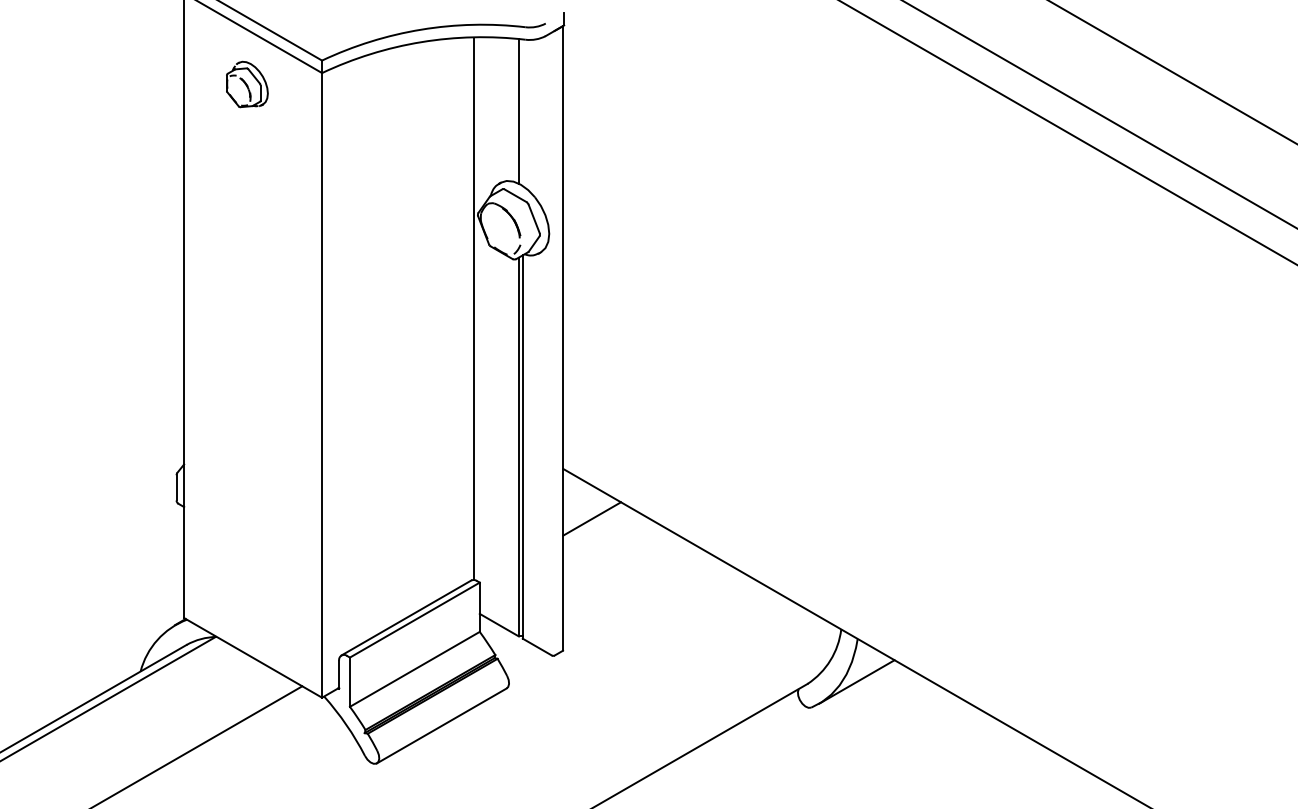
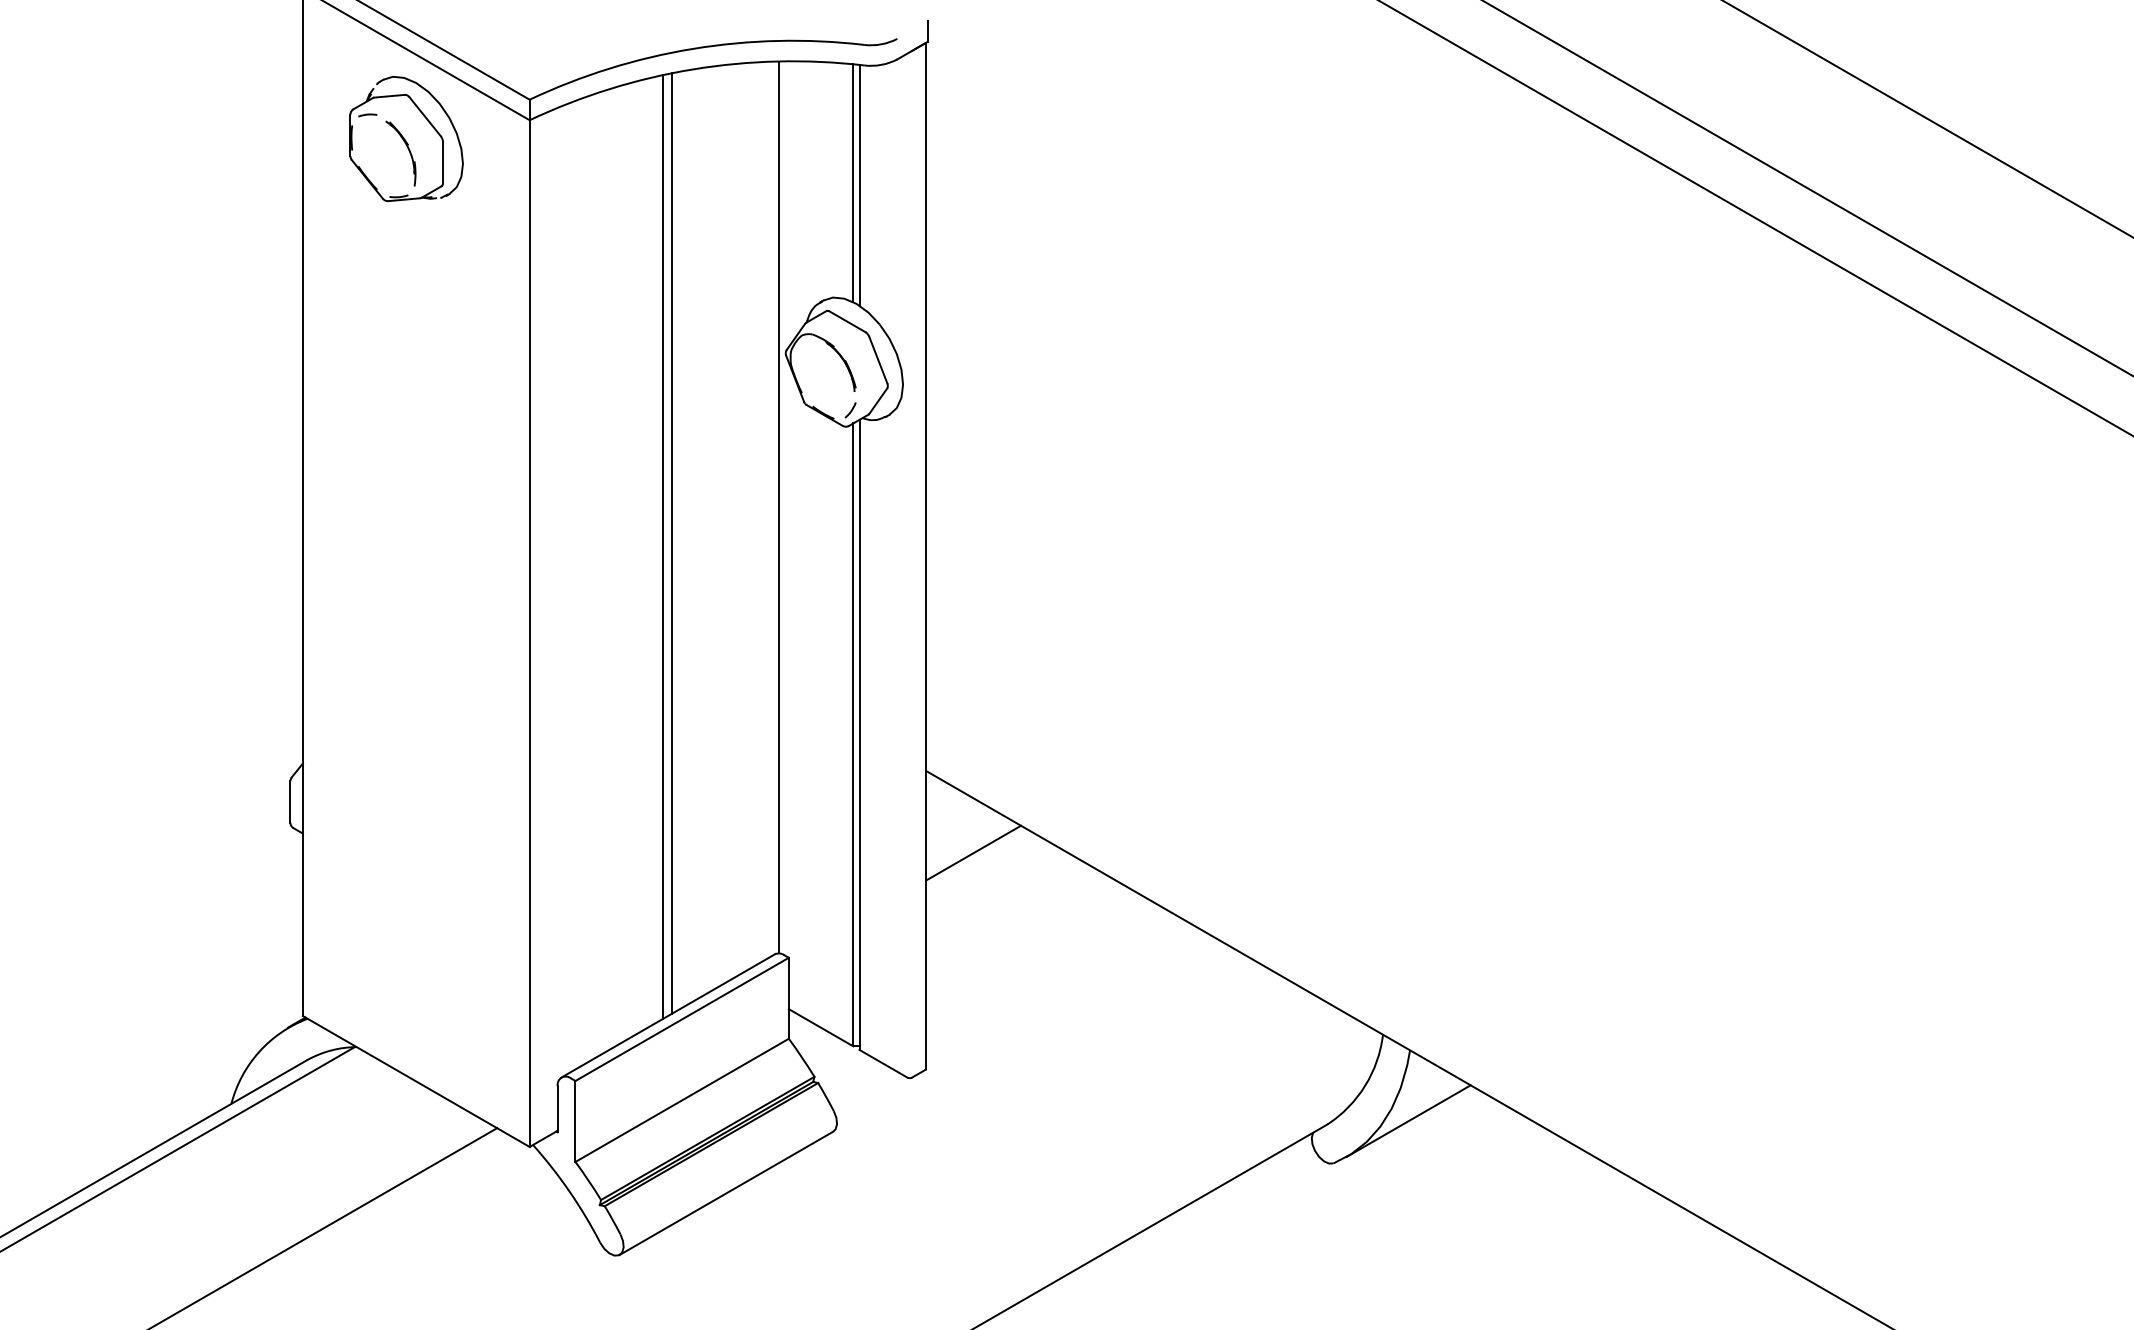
part: (247, 84) -> (407, 139), size x1.67
line: (522, 112) -> (859, 185), added
line: (408, 330) -> (671, 543), added
line: (403, 332) -> (663, 546), added

